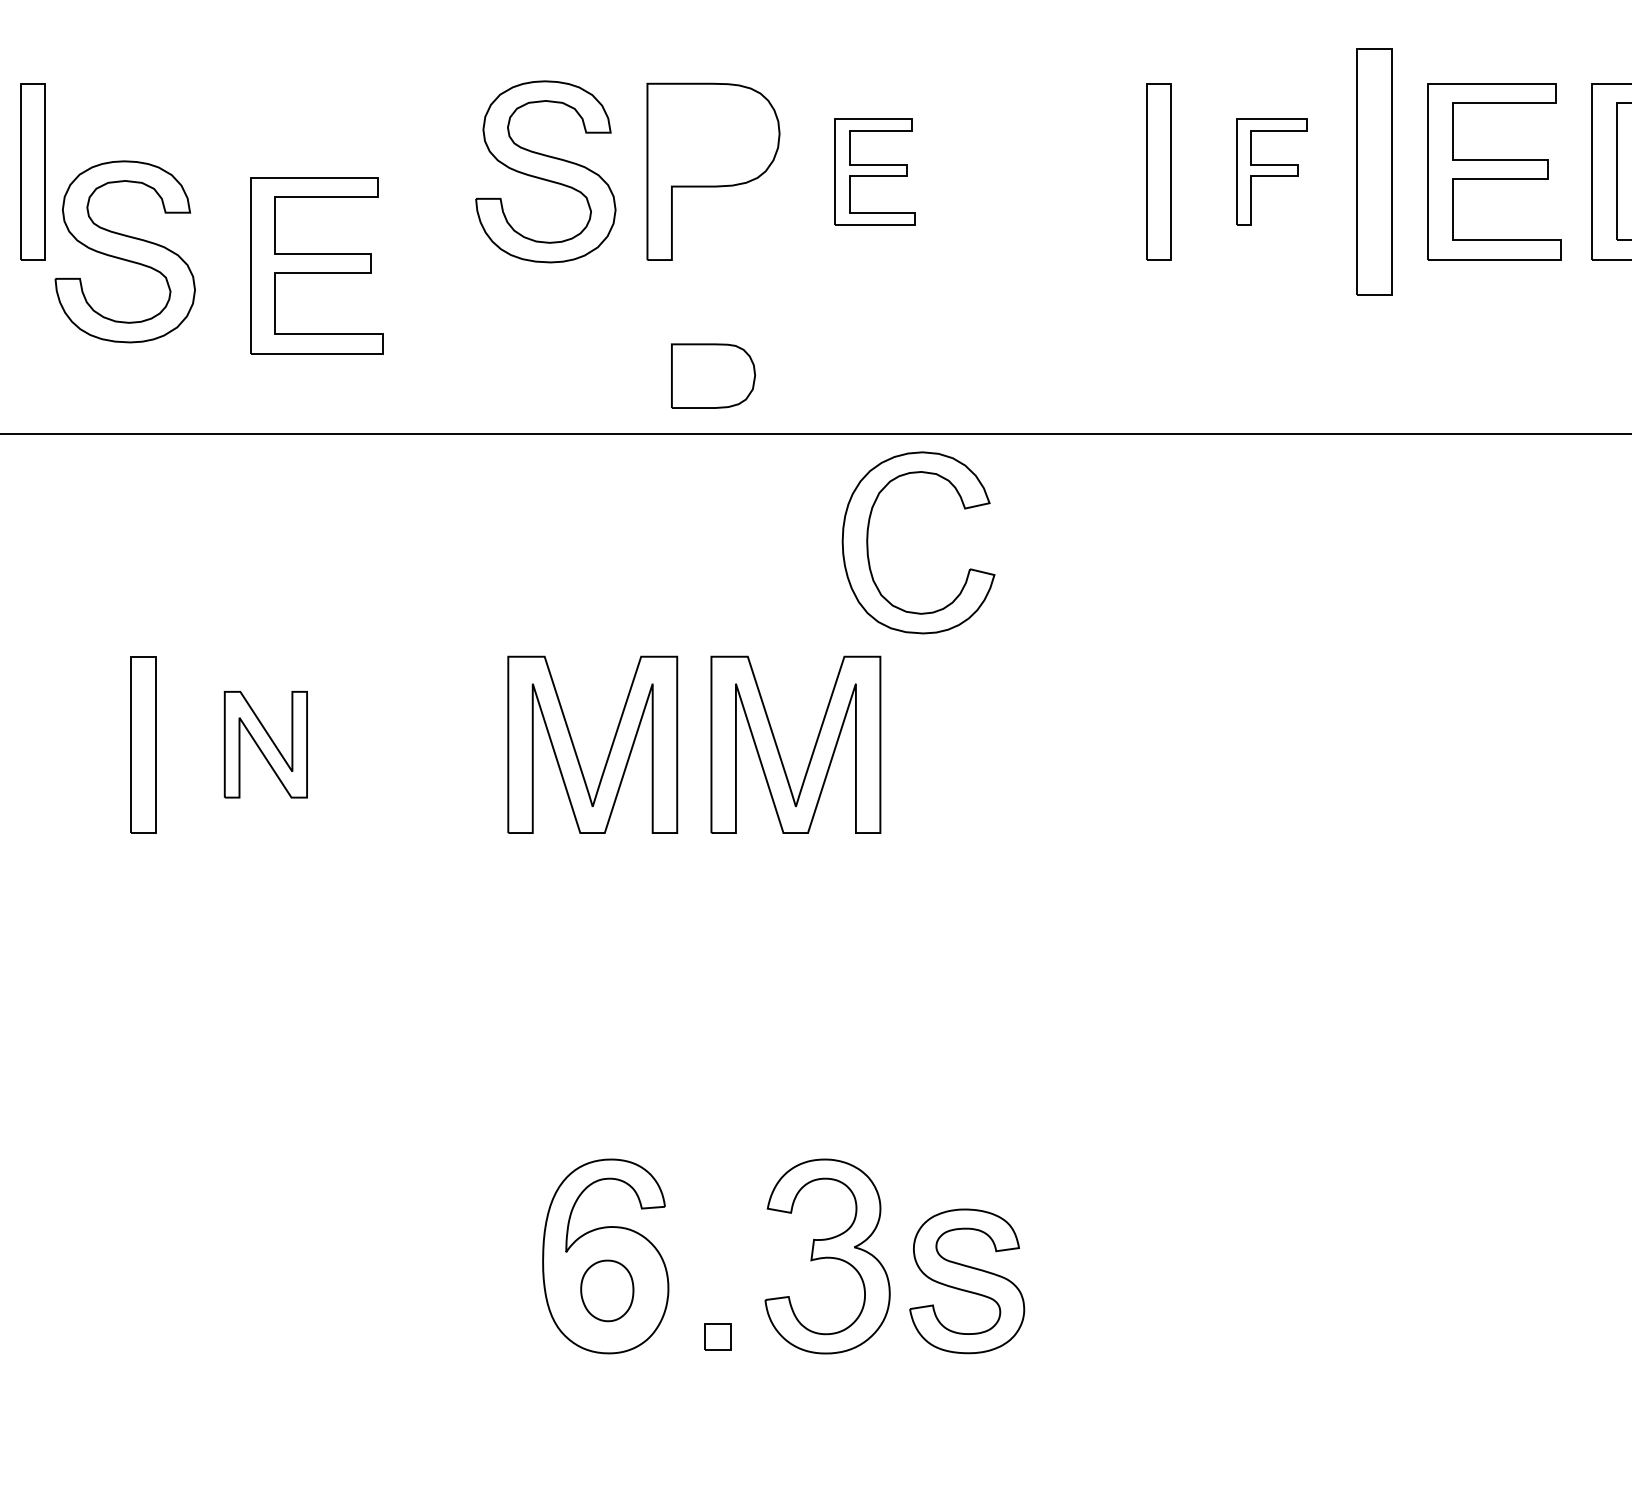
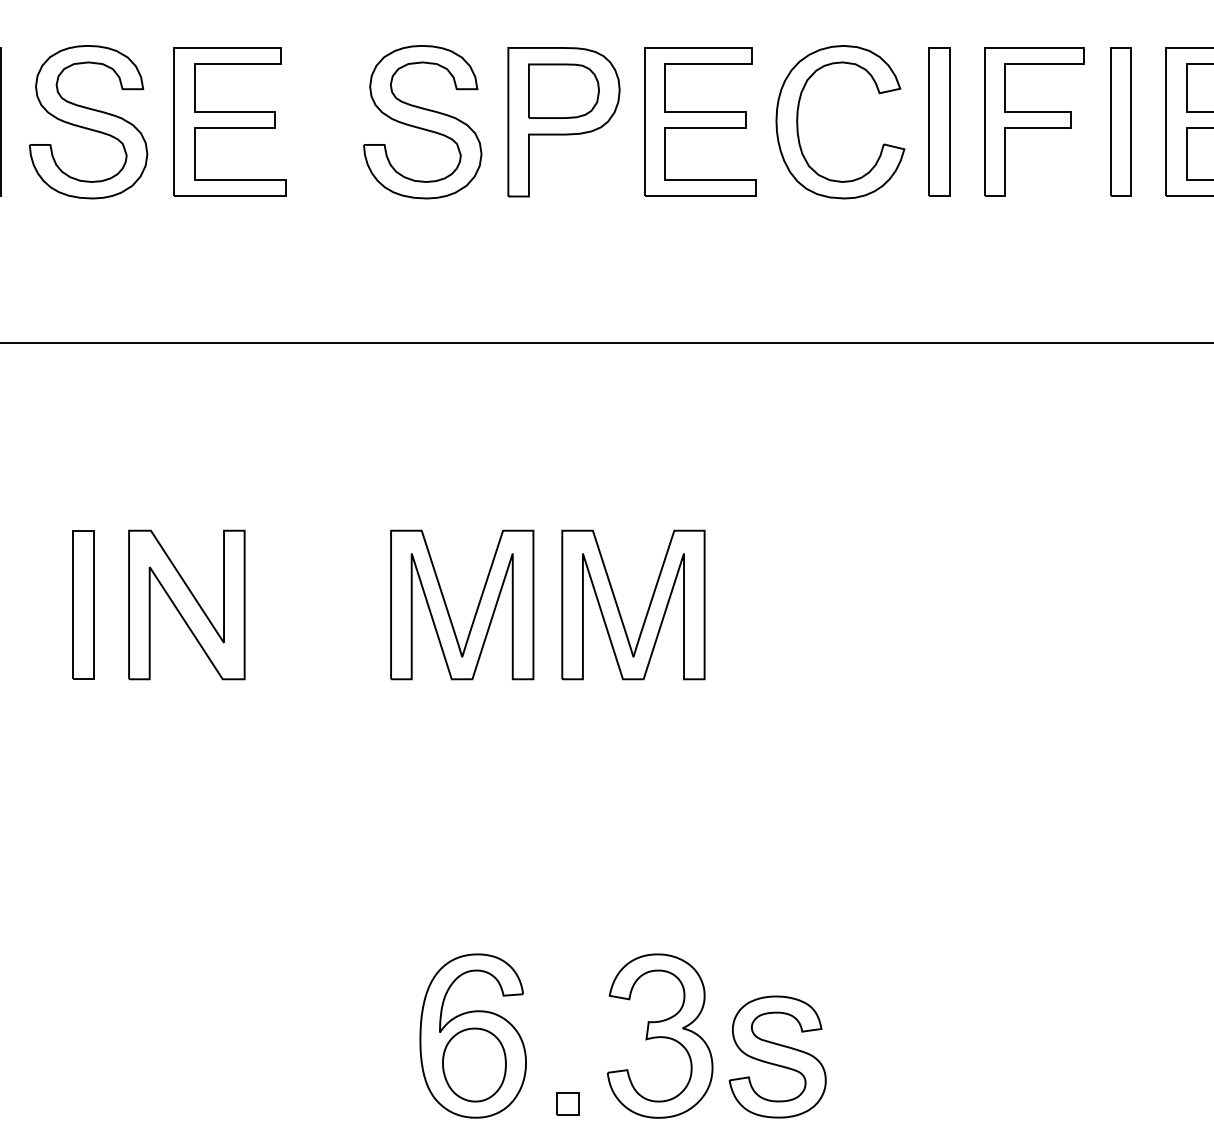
part: (874, 171) -> (699, 121), size x1.67
part: (1271, 171) -> (1034, 121), size x1.67
part: (1374, 171) -> (1120, 121), size x0.71
part: (124, 251) -> (87, 121), moved
part: (316, 265) -> (229, 121), moved
part: (713, 375) -> (564, 90), moved
part: (868, 542) -> (798, 121), moved
part: (265, 744) -> (186, 604), size x1.67
part: (607, 1290) -> (474, 1064), size x1.43

